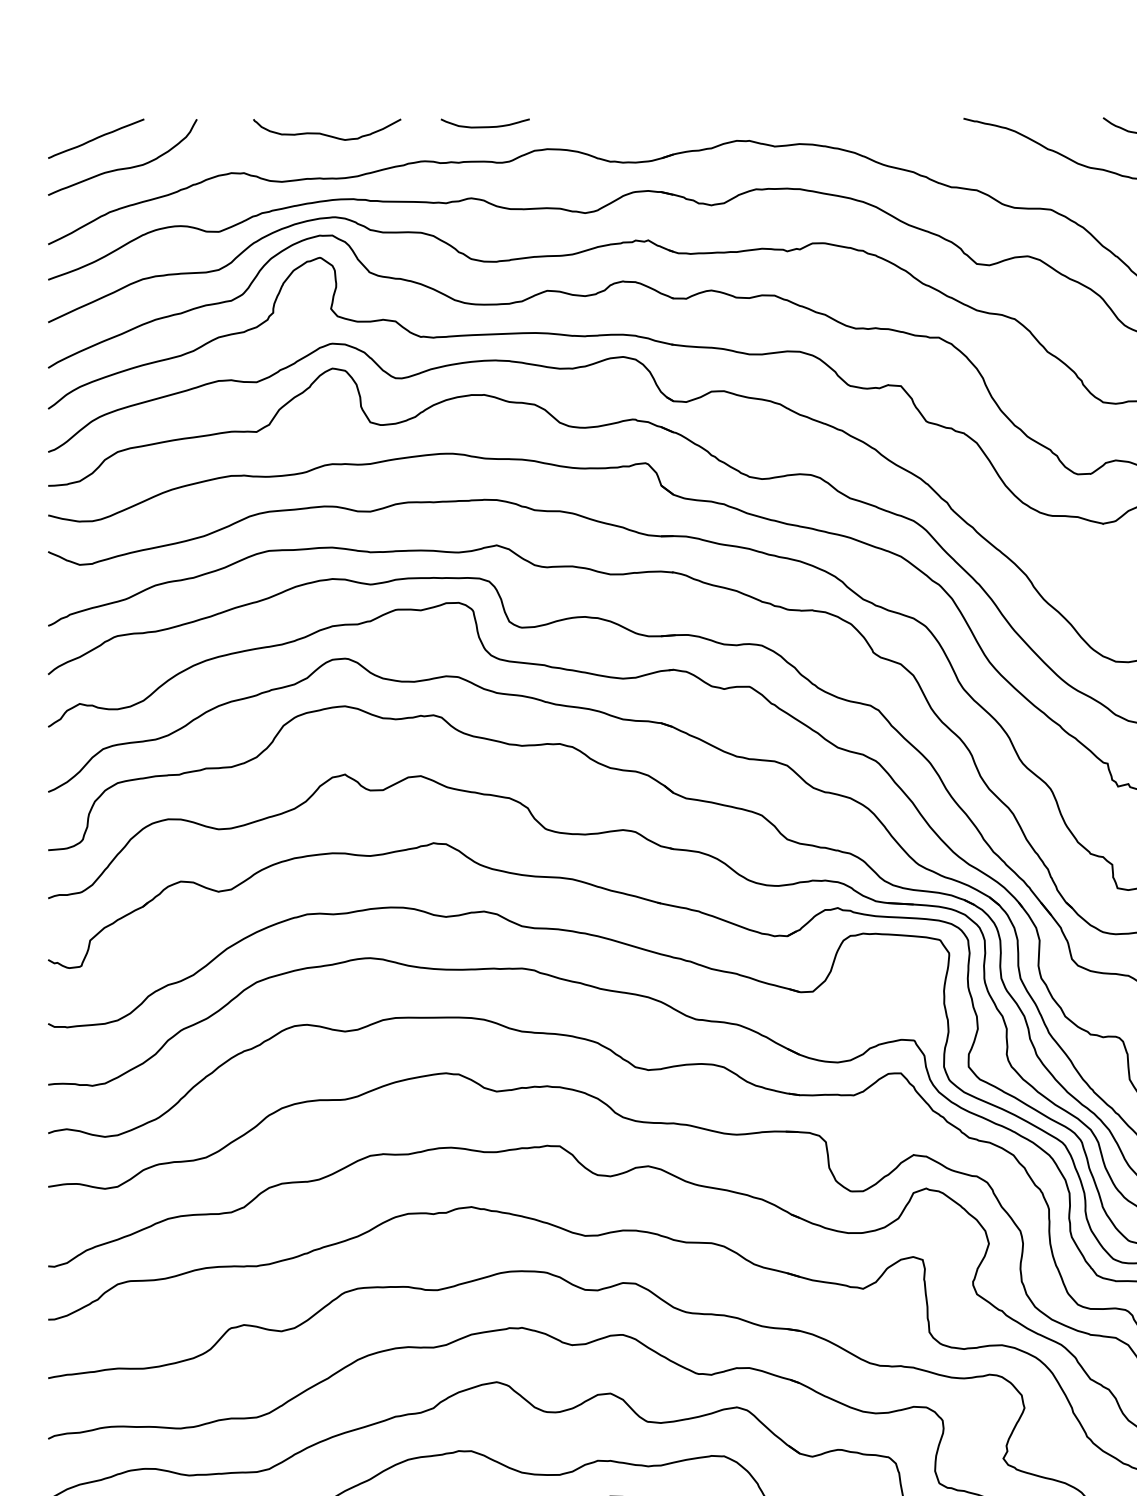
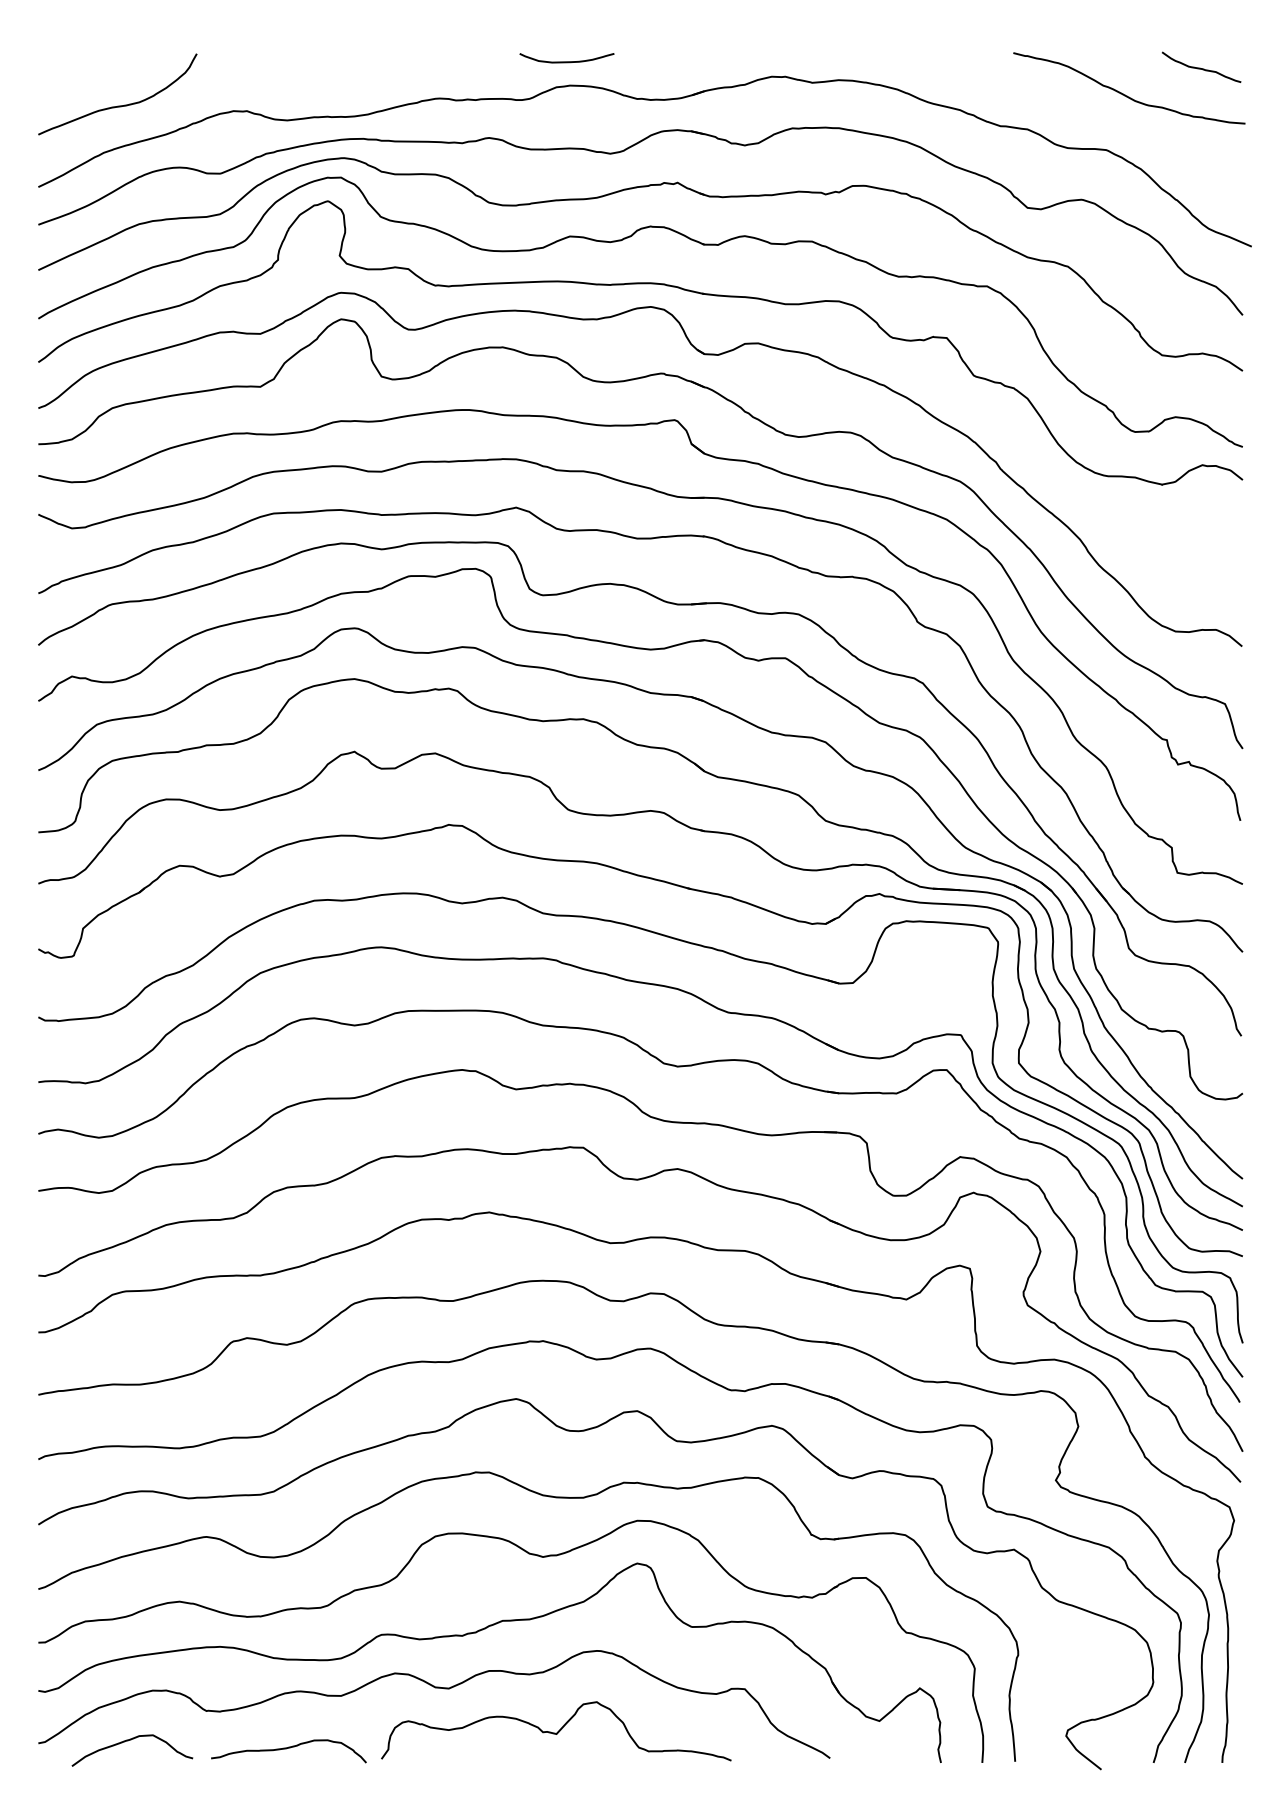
curve: (484, 126) -> (566, 61), moved
curve: (326, 134) -> (334, 69), removed
curve: (96, 138) -> (89, 74), removed

